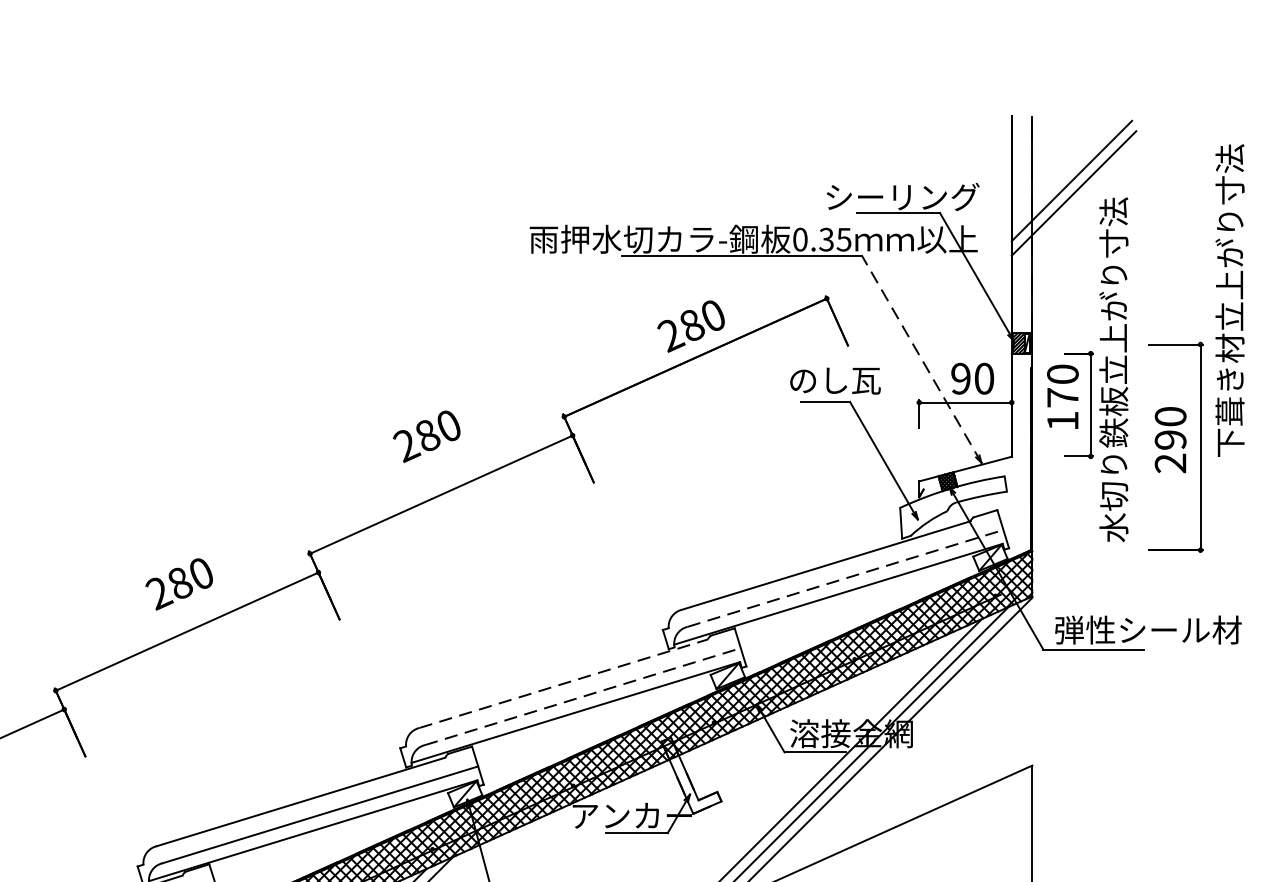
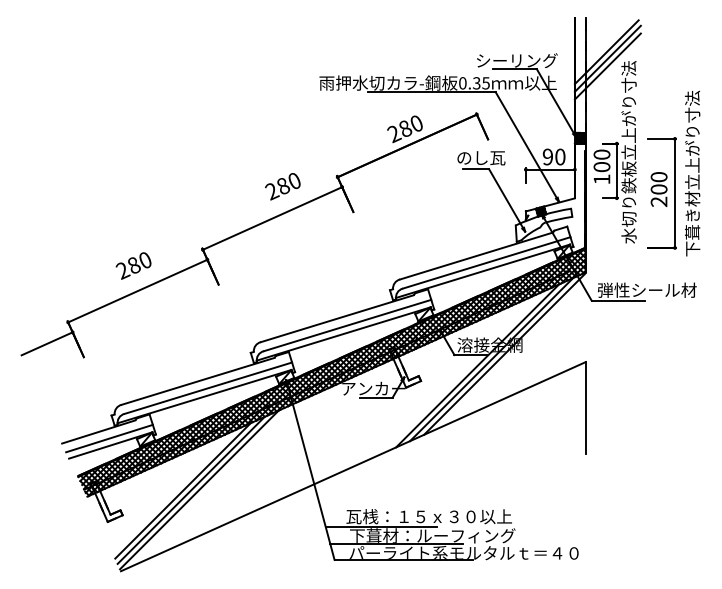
line: (1073, 207) -> (607, 66), added
text: (1229, 300) -> (692, 173), moved
line: (922, 358) -> (527, 146), dashed -> solid
text: (1061, 398) -> (601, 167), 170 -> 100
text: (426, 436) -> (282, 186), moved
text: (1169, 440) -> (658, 189), 290 -> 200
line: (844, 577) -> (486, 262), dashed -> solid
line: (563, 683) -> (337, 318), dashed -> solid
line: (582, 696) -> (347, 325), dashed -> solid

